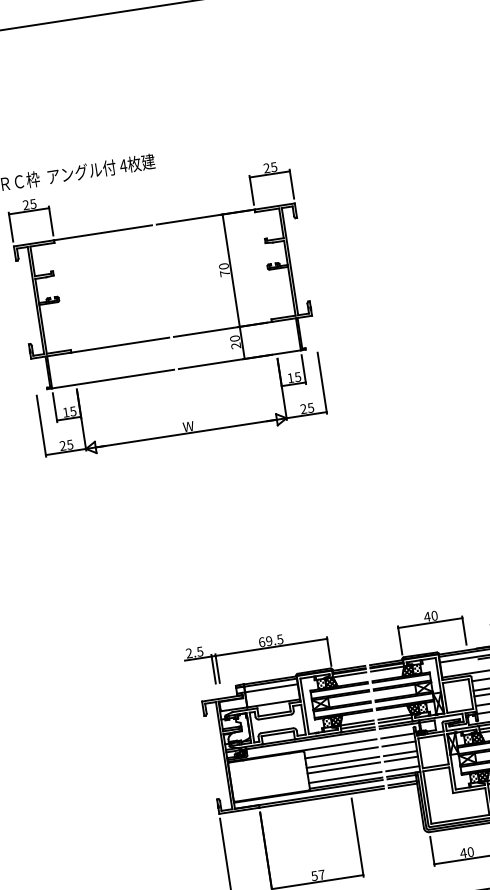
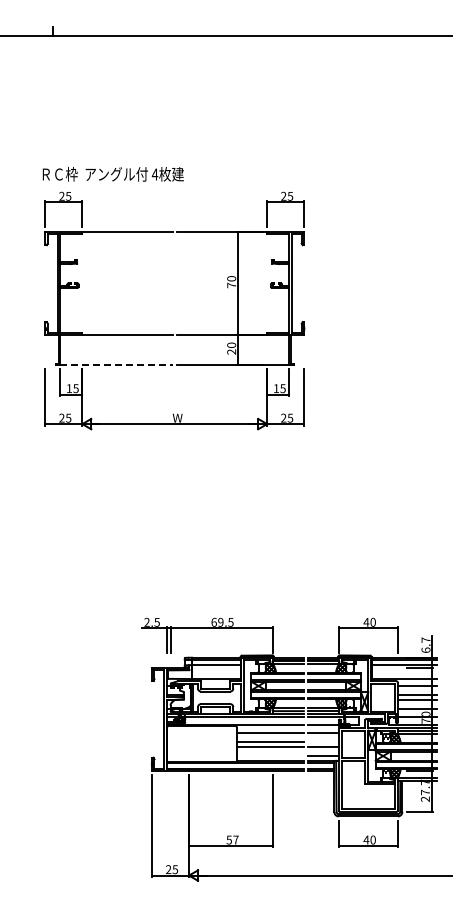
line: (113, 378) -> (116, 364), solid -> dashed
line: (400, 753) -> (323, 741), removed
line: (345, 777) -> (270, 755), removed

